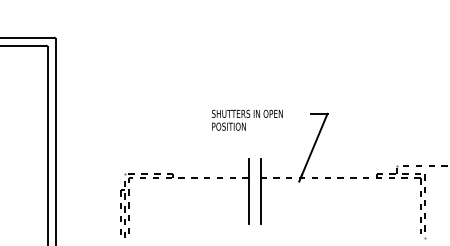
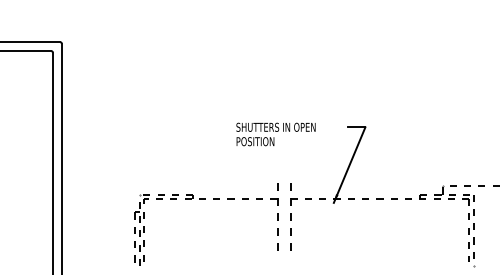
line: (248, 191) -> (277, 213), solid -> dashed
line: (260, 191) -> (290, 213), solid -> dashed

